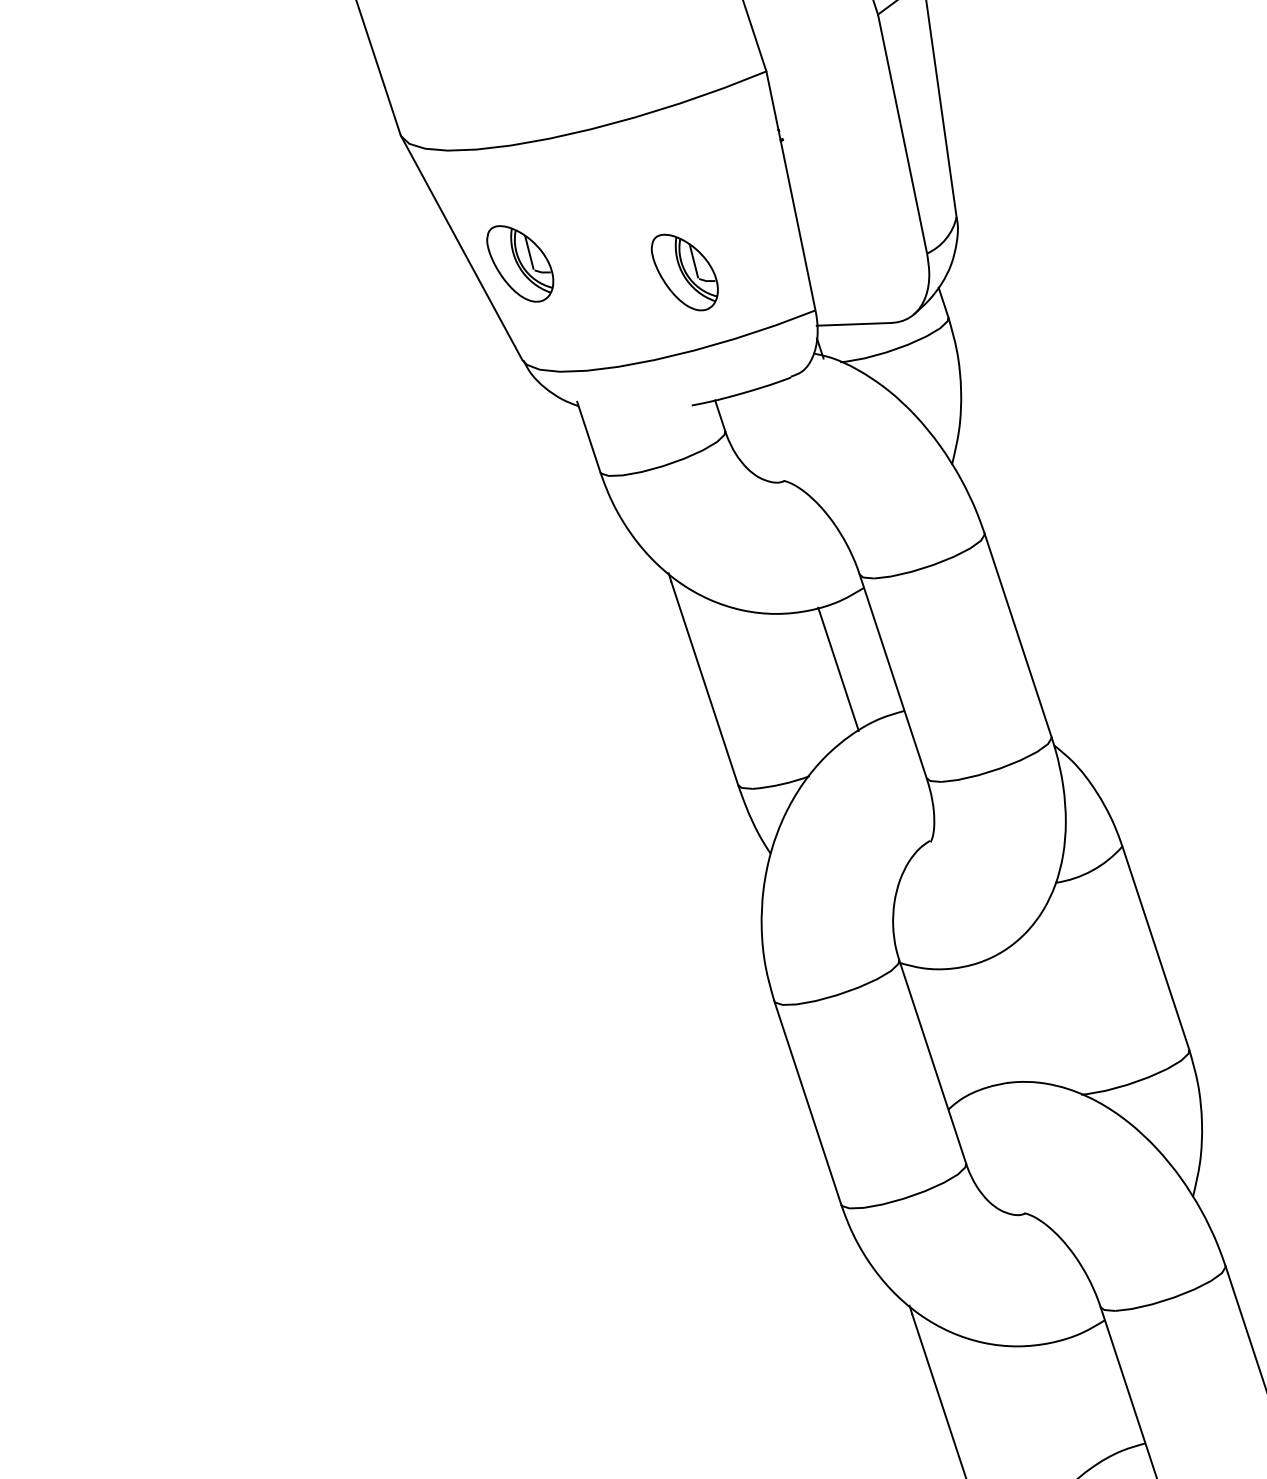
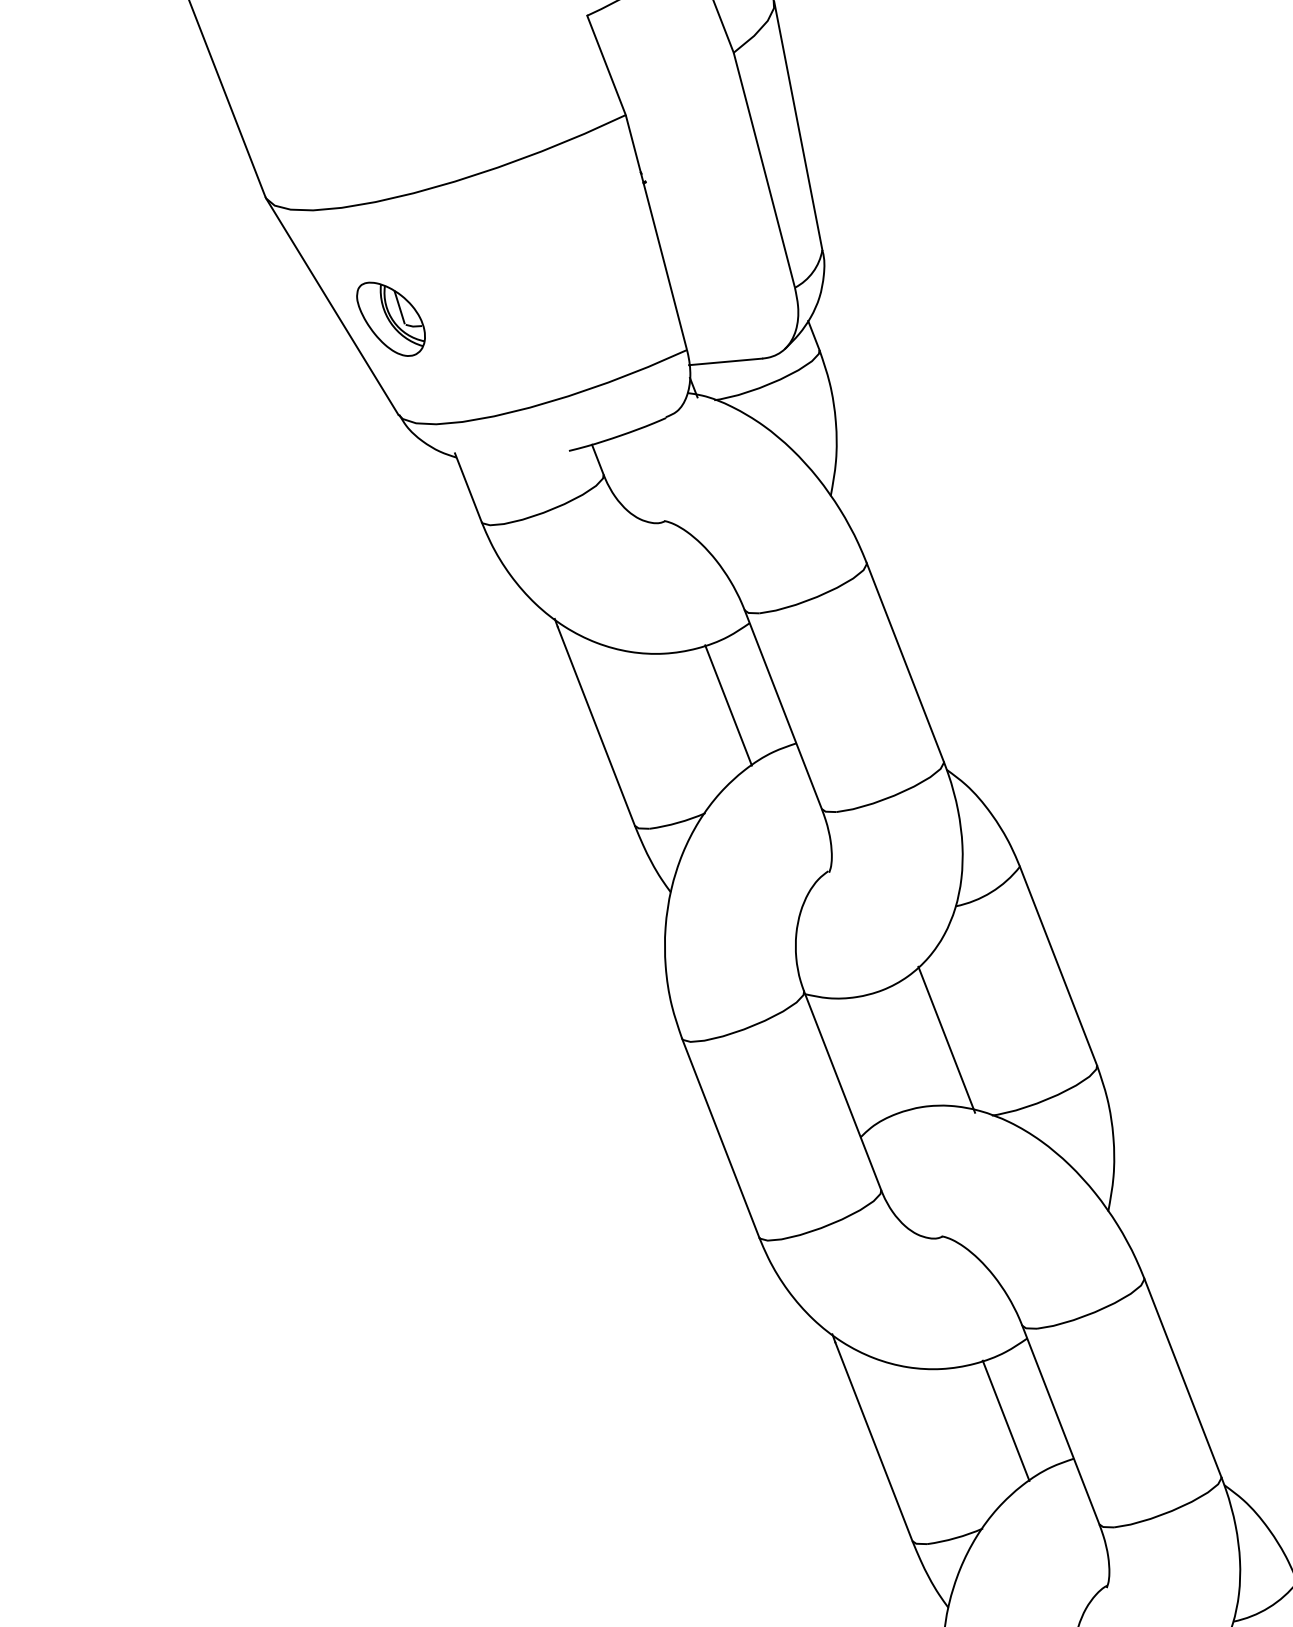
part: (684, 271) -> (554, 318), removed
line: (1039, 1015) -> (946, 1039), added
line: (1078, 1401) -> (1005, 1420), added

